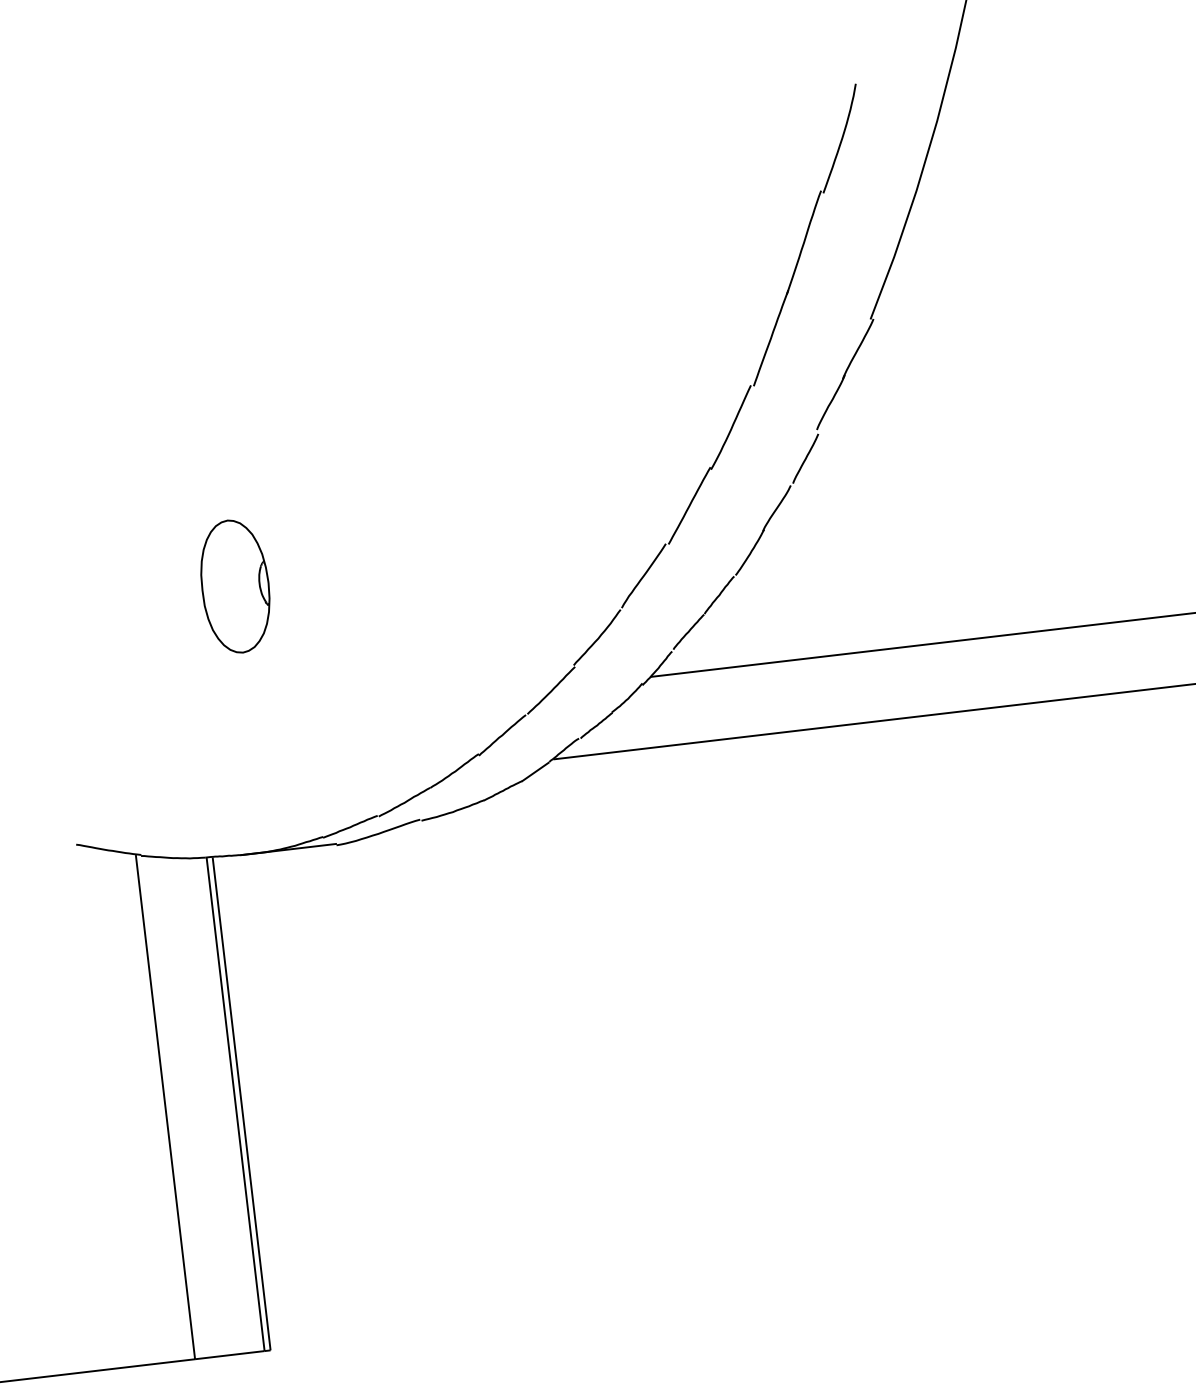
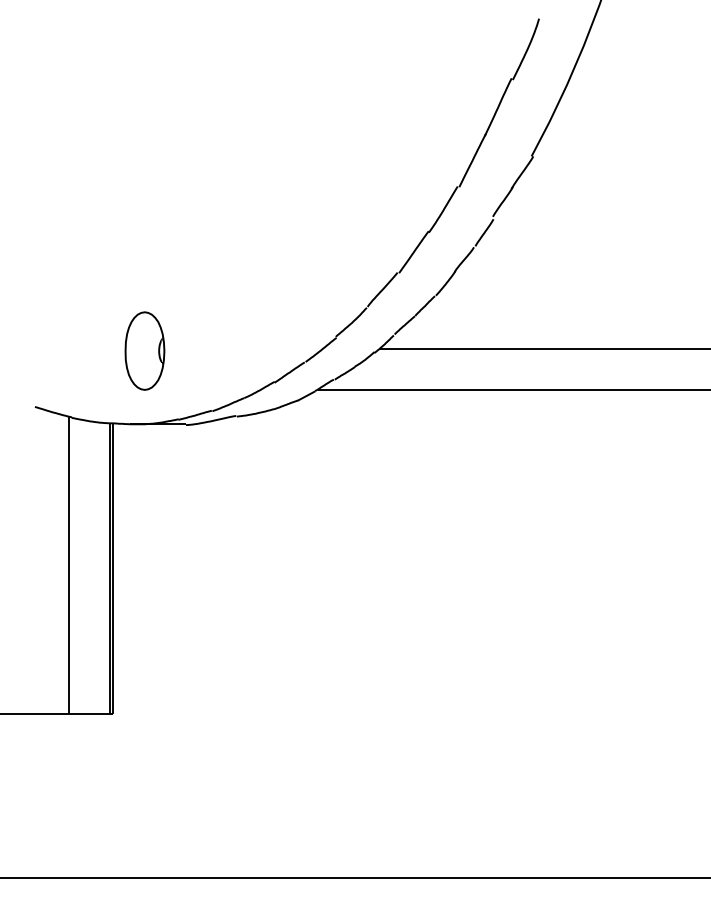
part: (234, 585) -> (144, 350), moved

